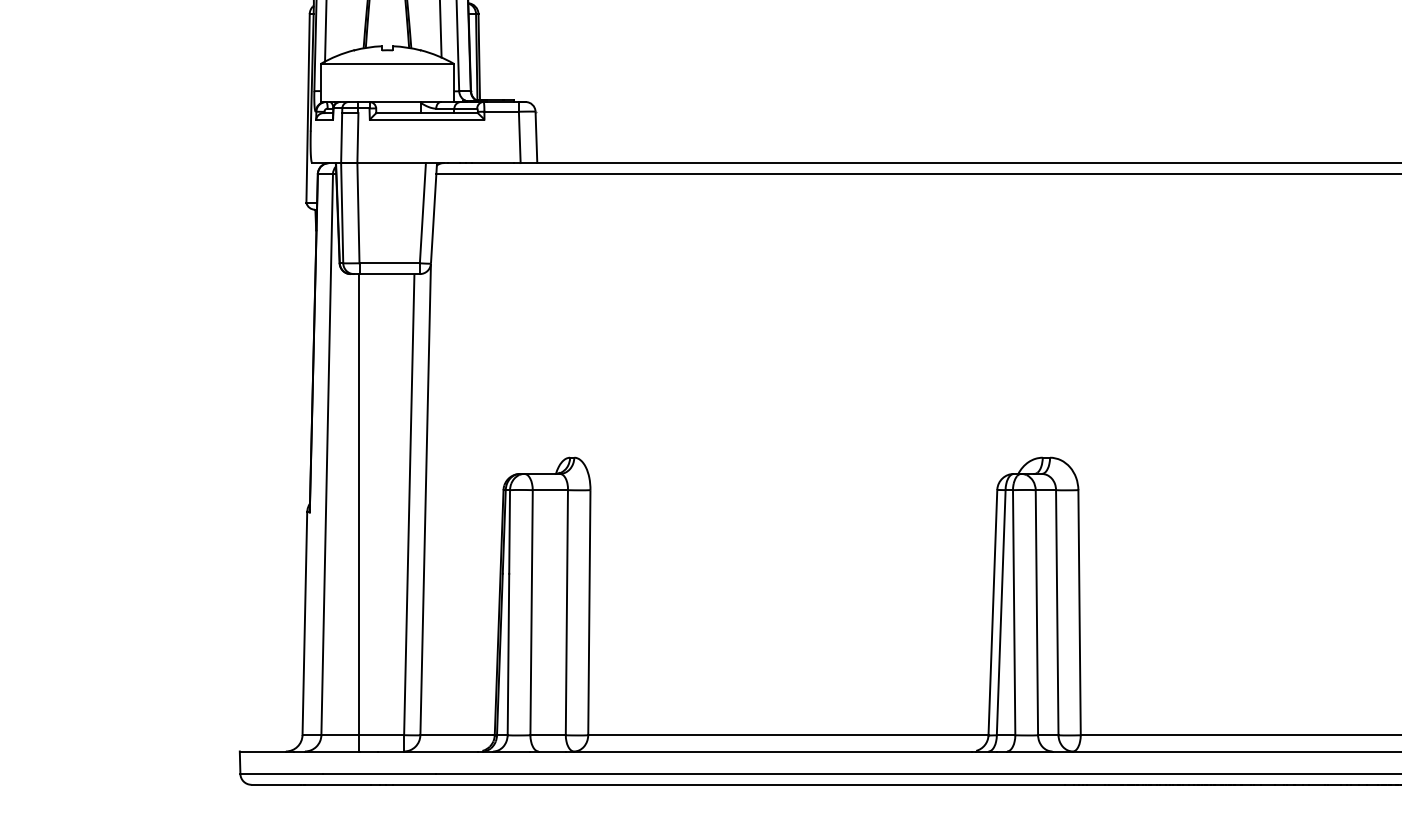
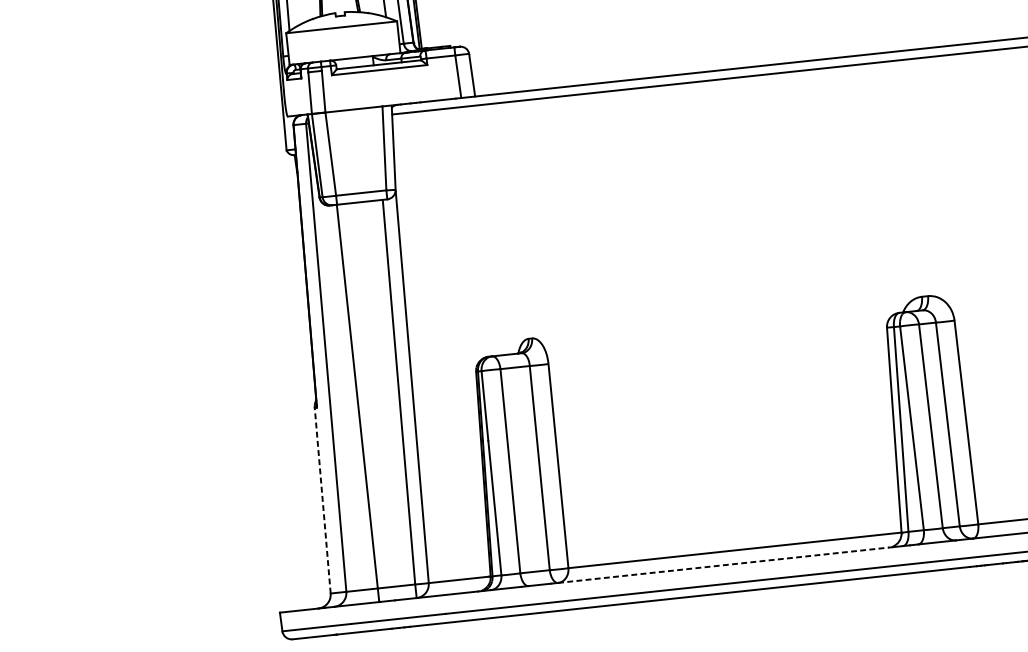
line: (304, 623) -> (322, 500), solid -> dashed
line: (772, 751) -> (723, 565), solid -> dashed

